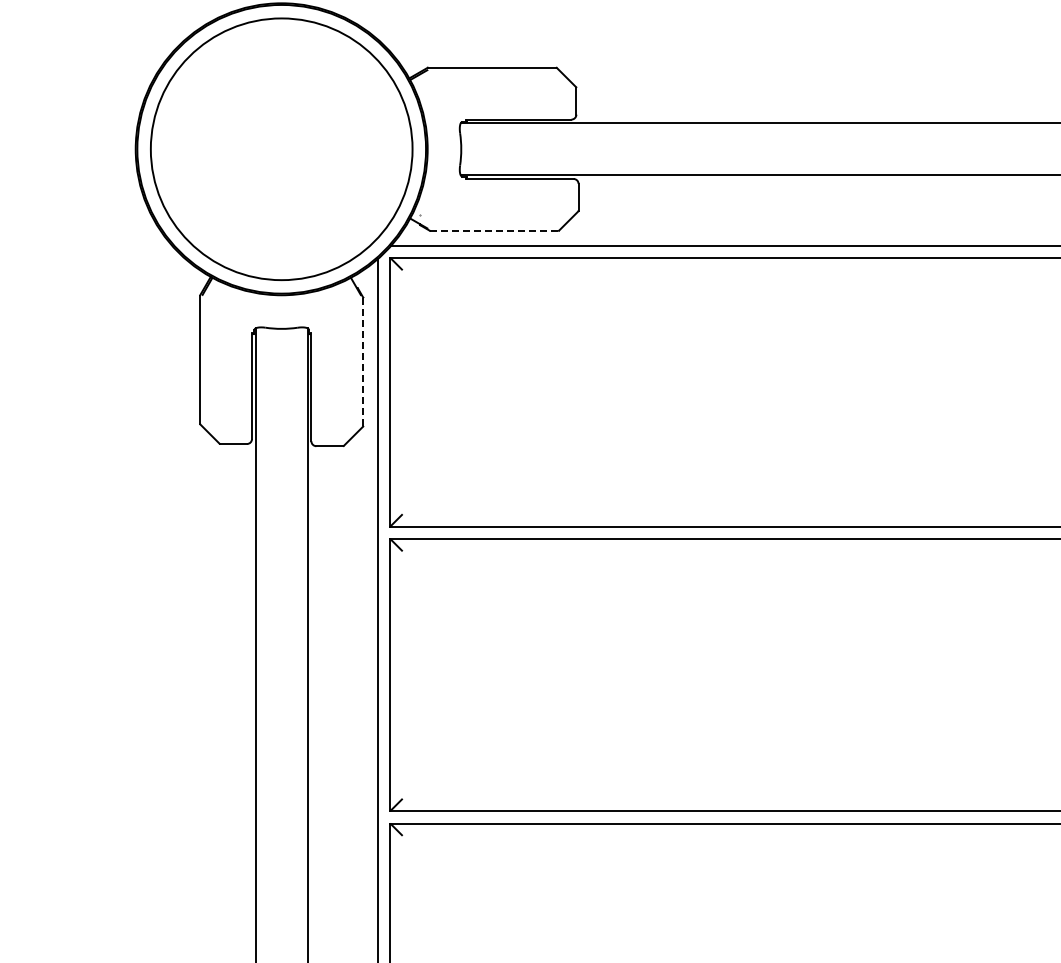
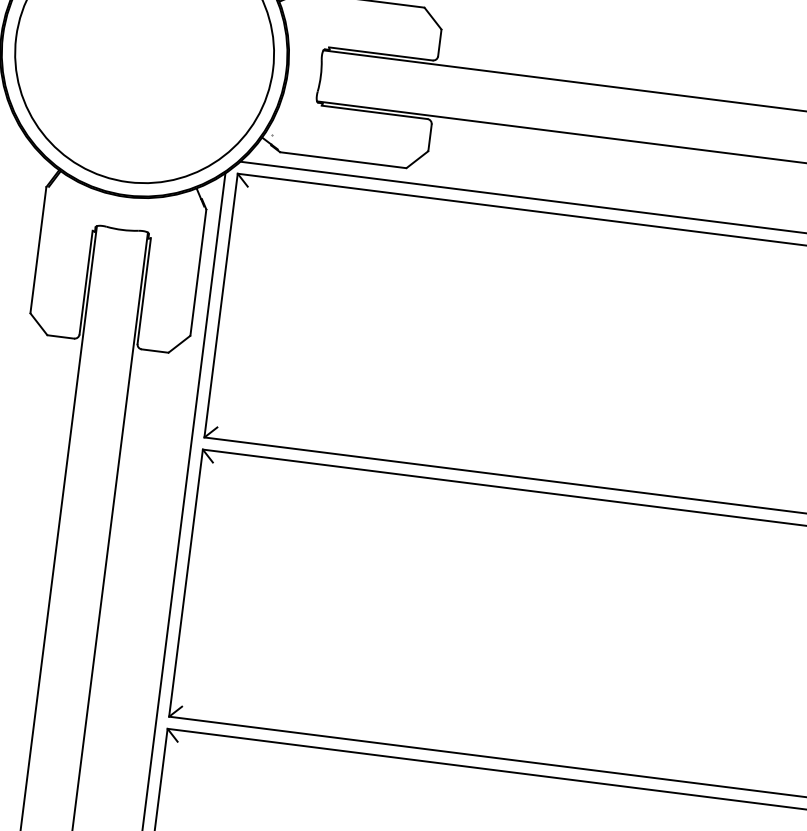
line: (494, 230) -> (343, 159), dashed -> solid
line: (363, 361) -> (198, 272), dashed -> solid

